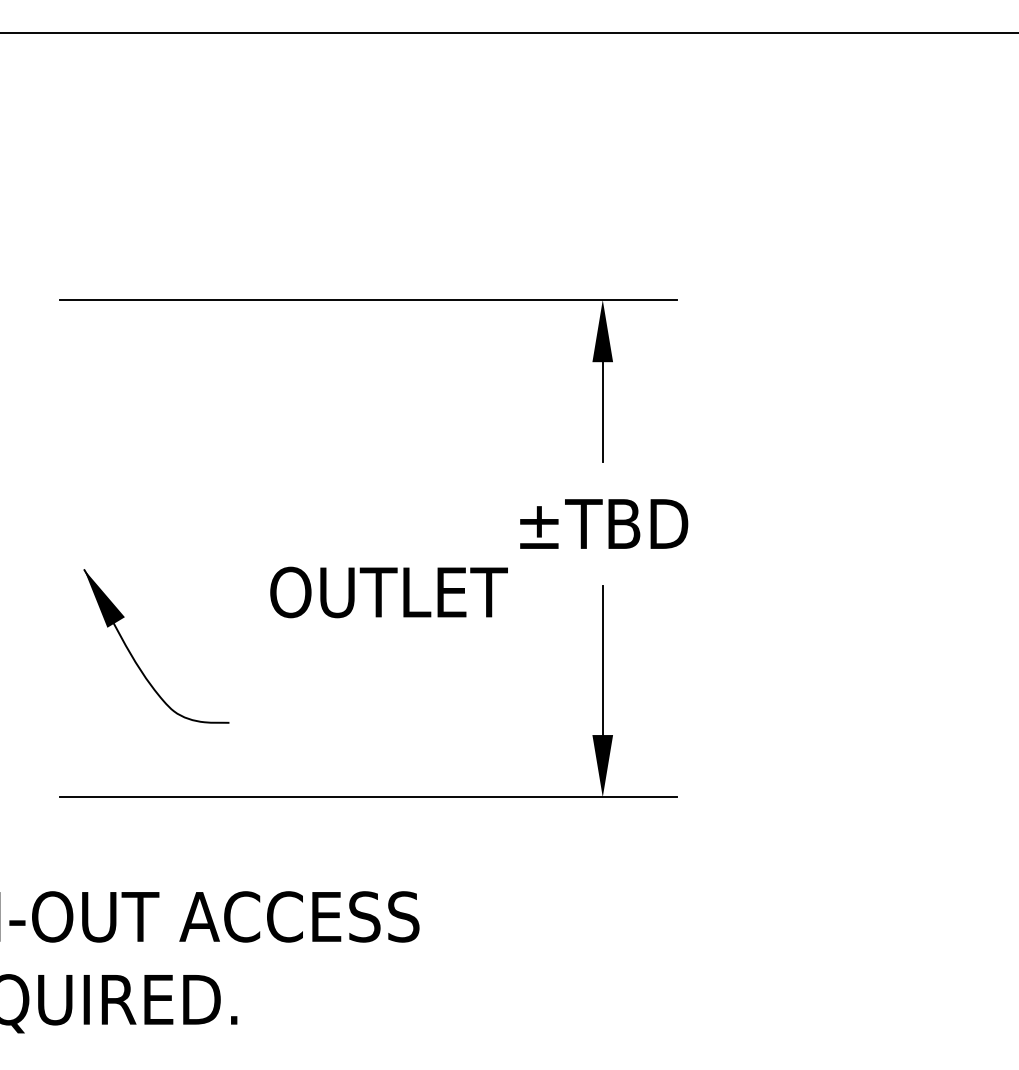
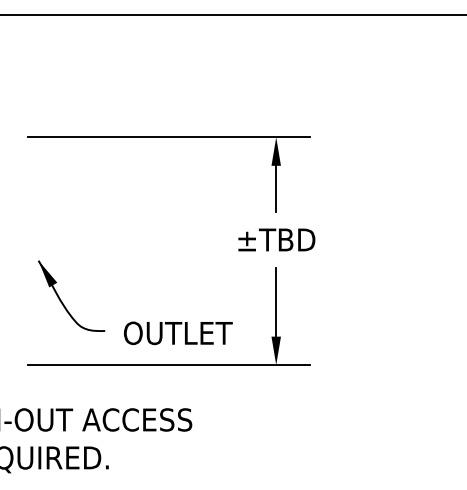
text: (389, 592) -> (178, 333), moved

